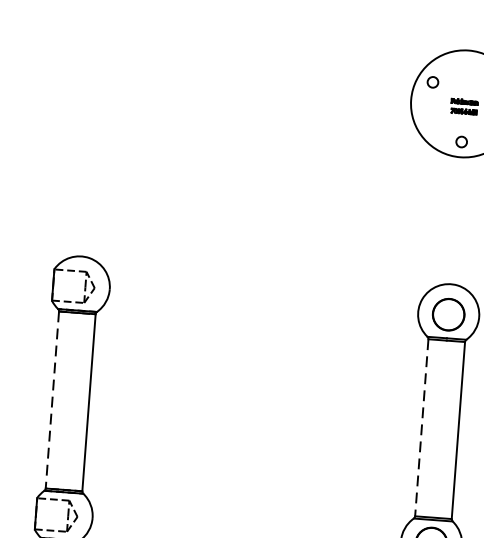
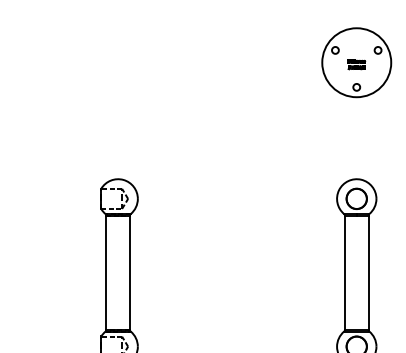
line: (52, 401) -> (106, 273), dashed -> solid
line: (421, 428) -> (344, 273), dashed -> solid

